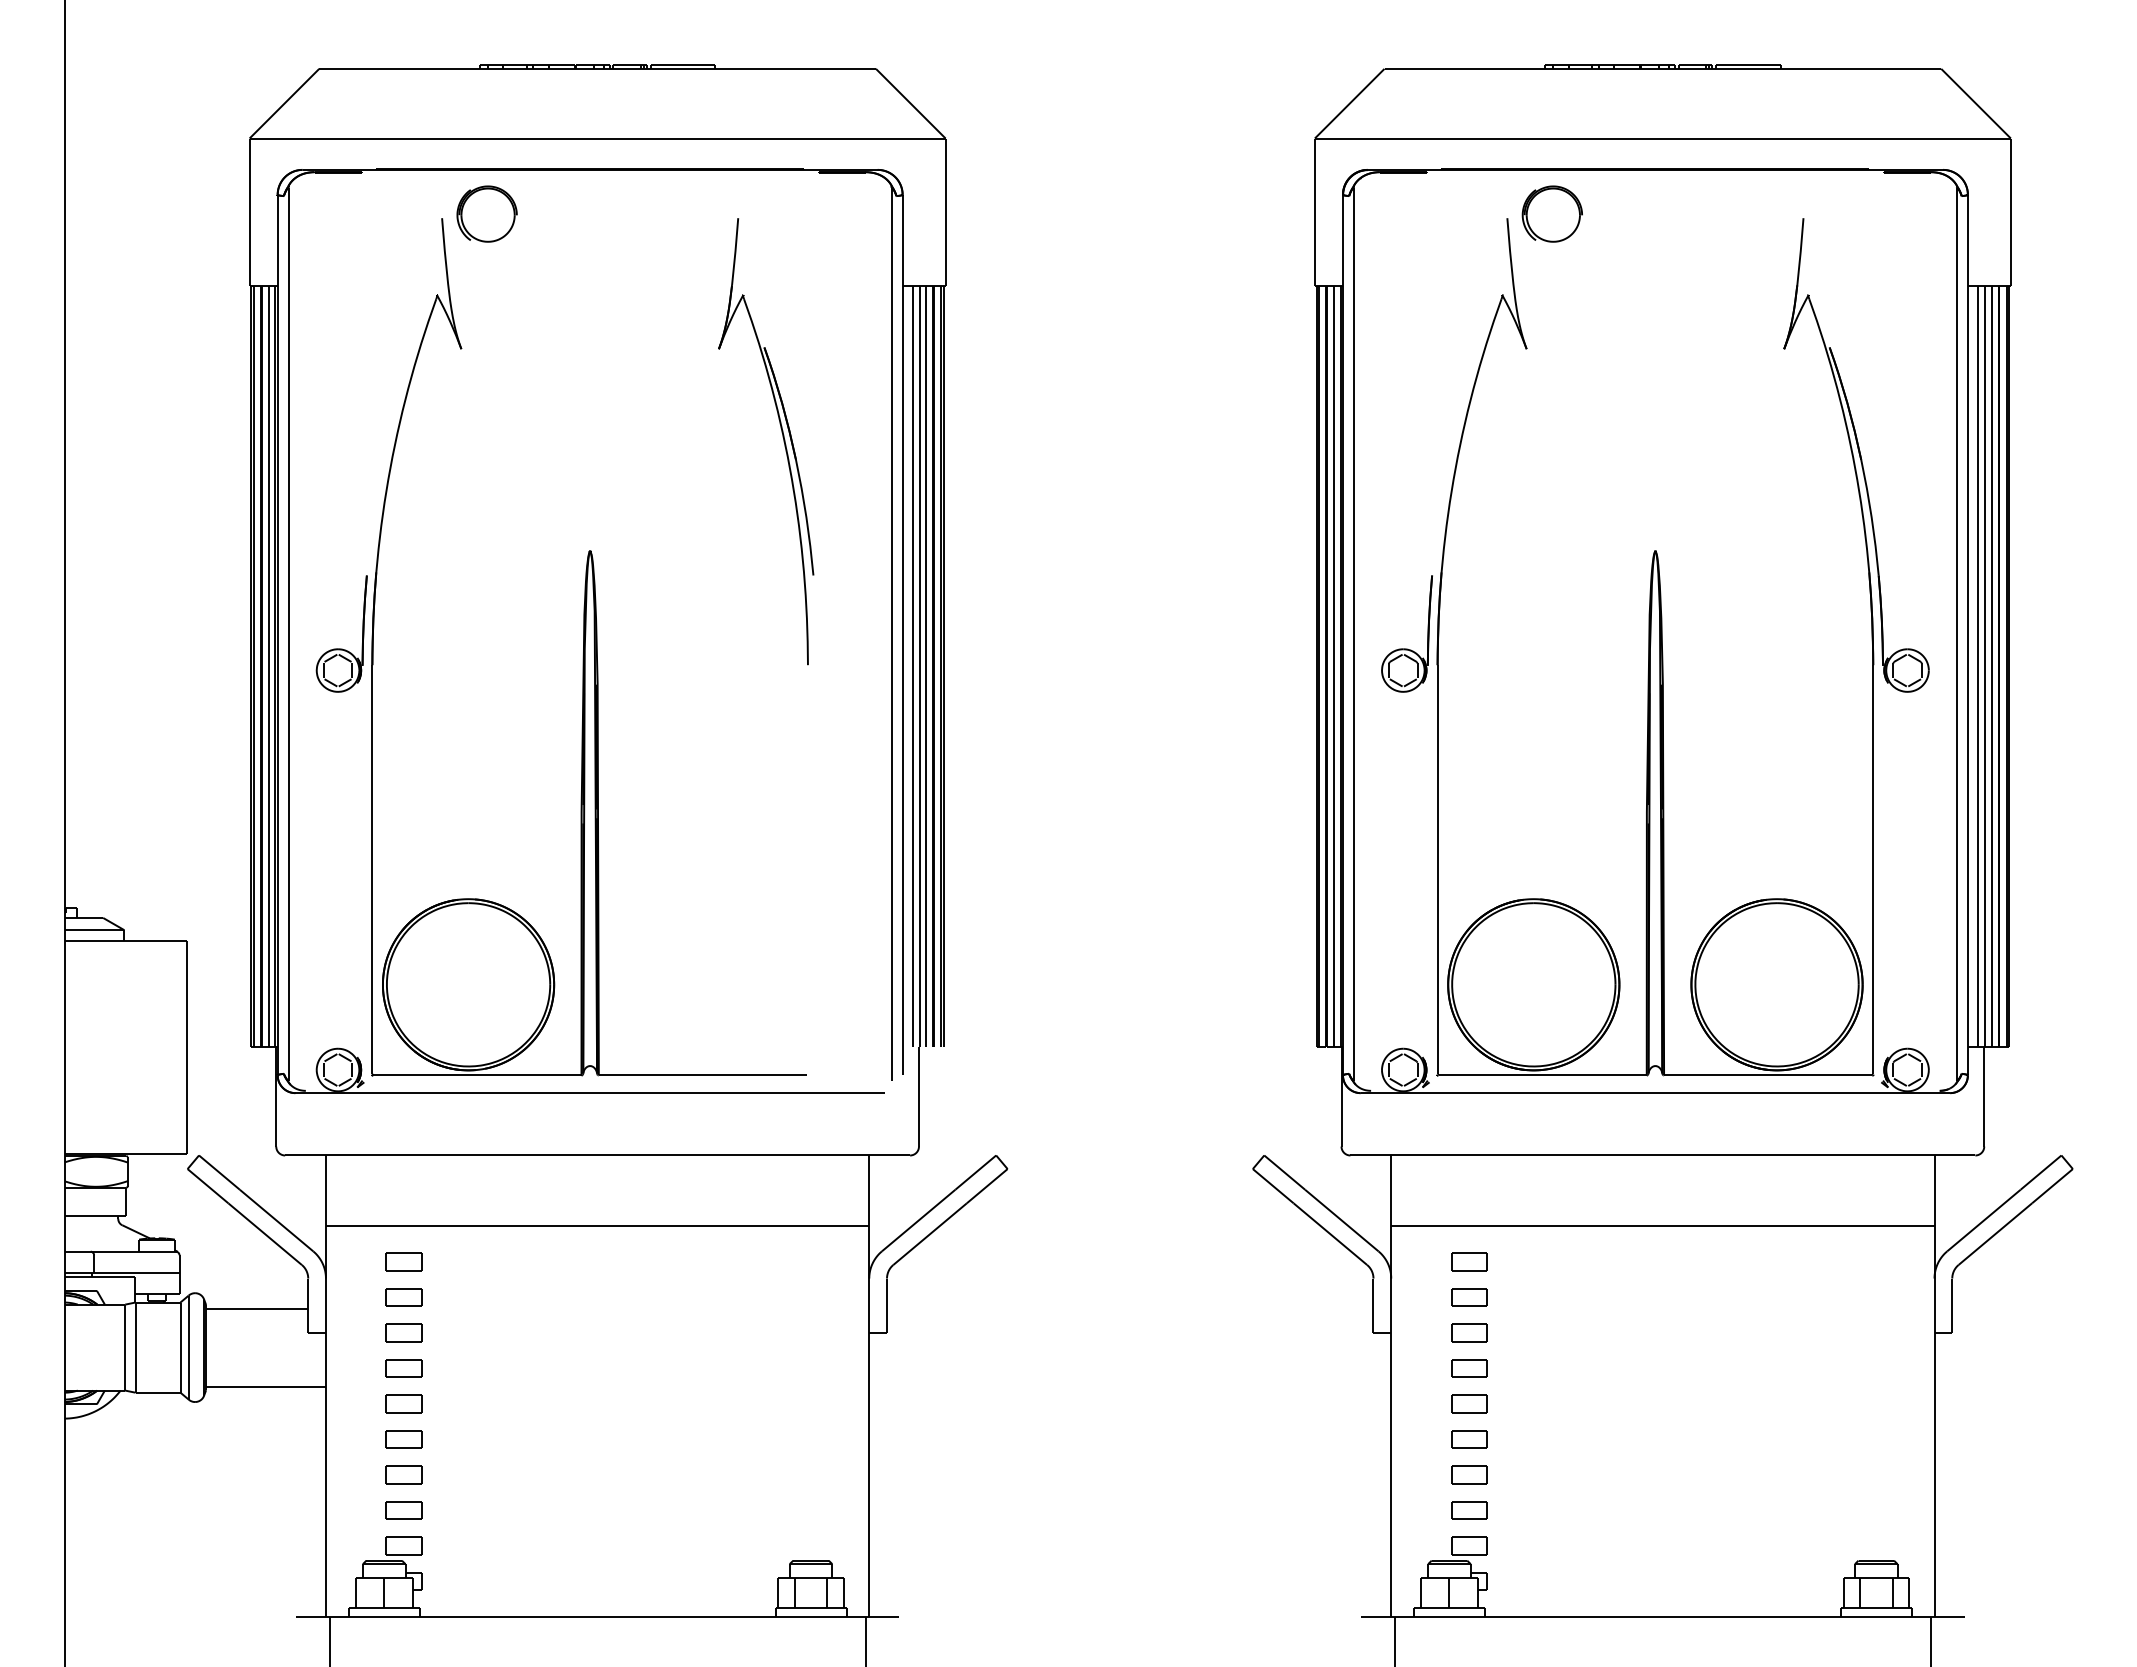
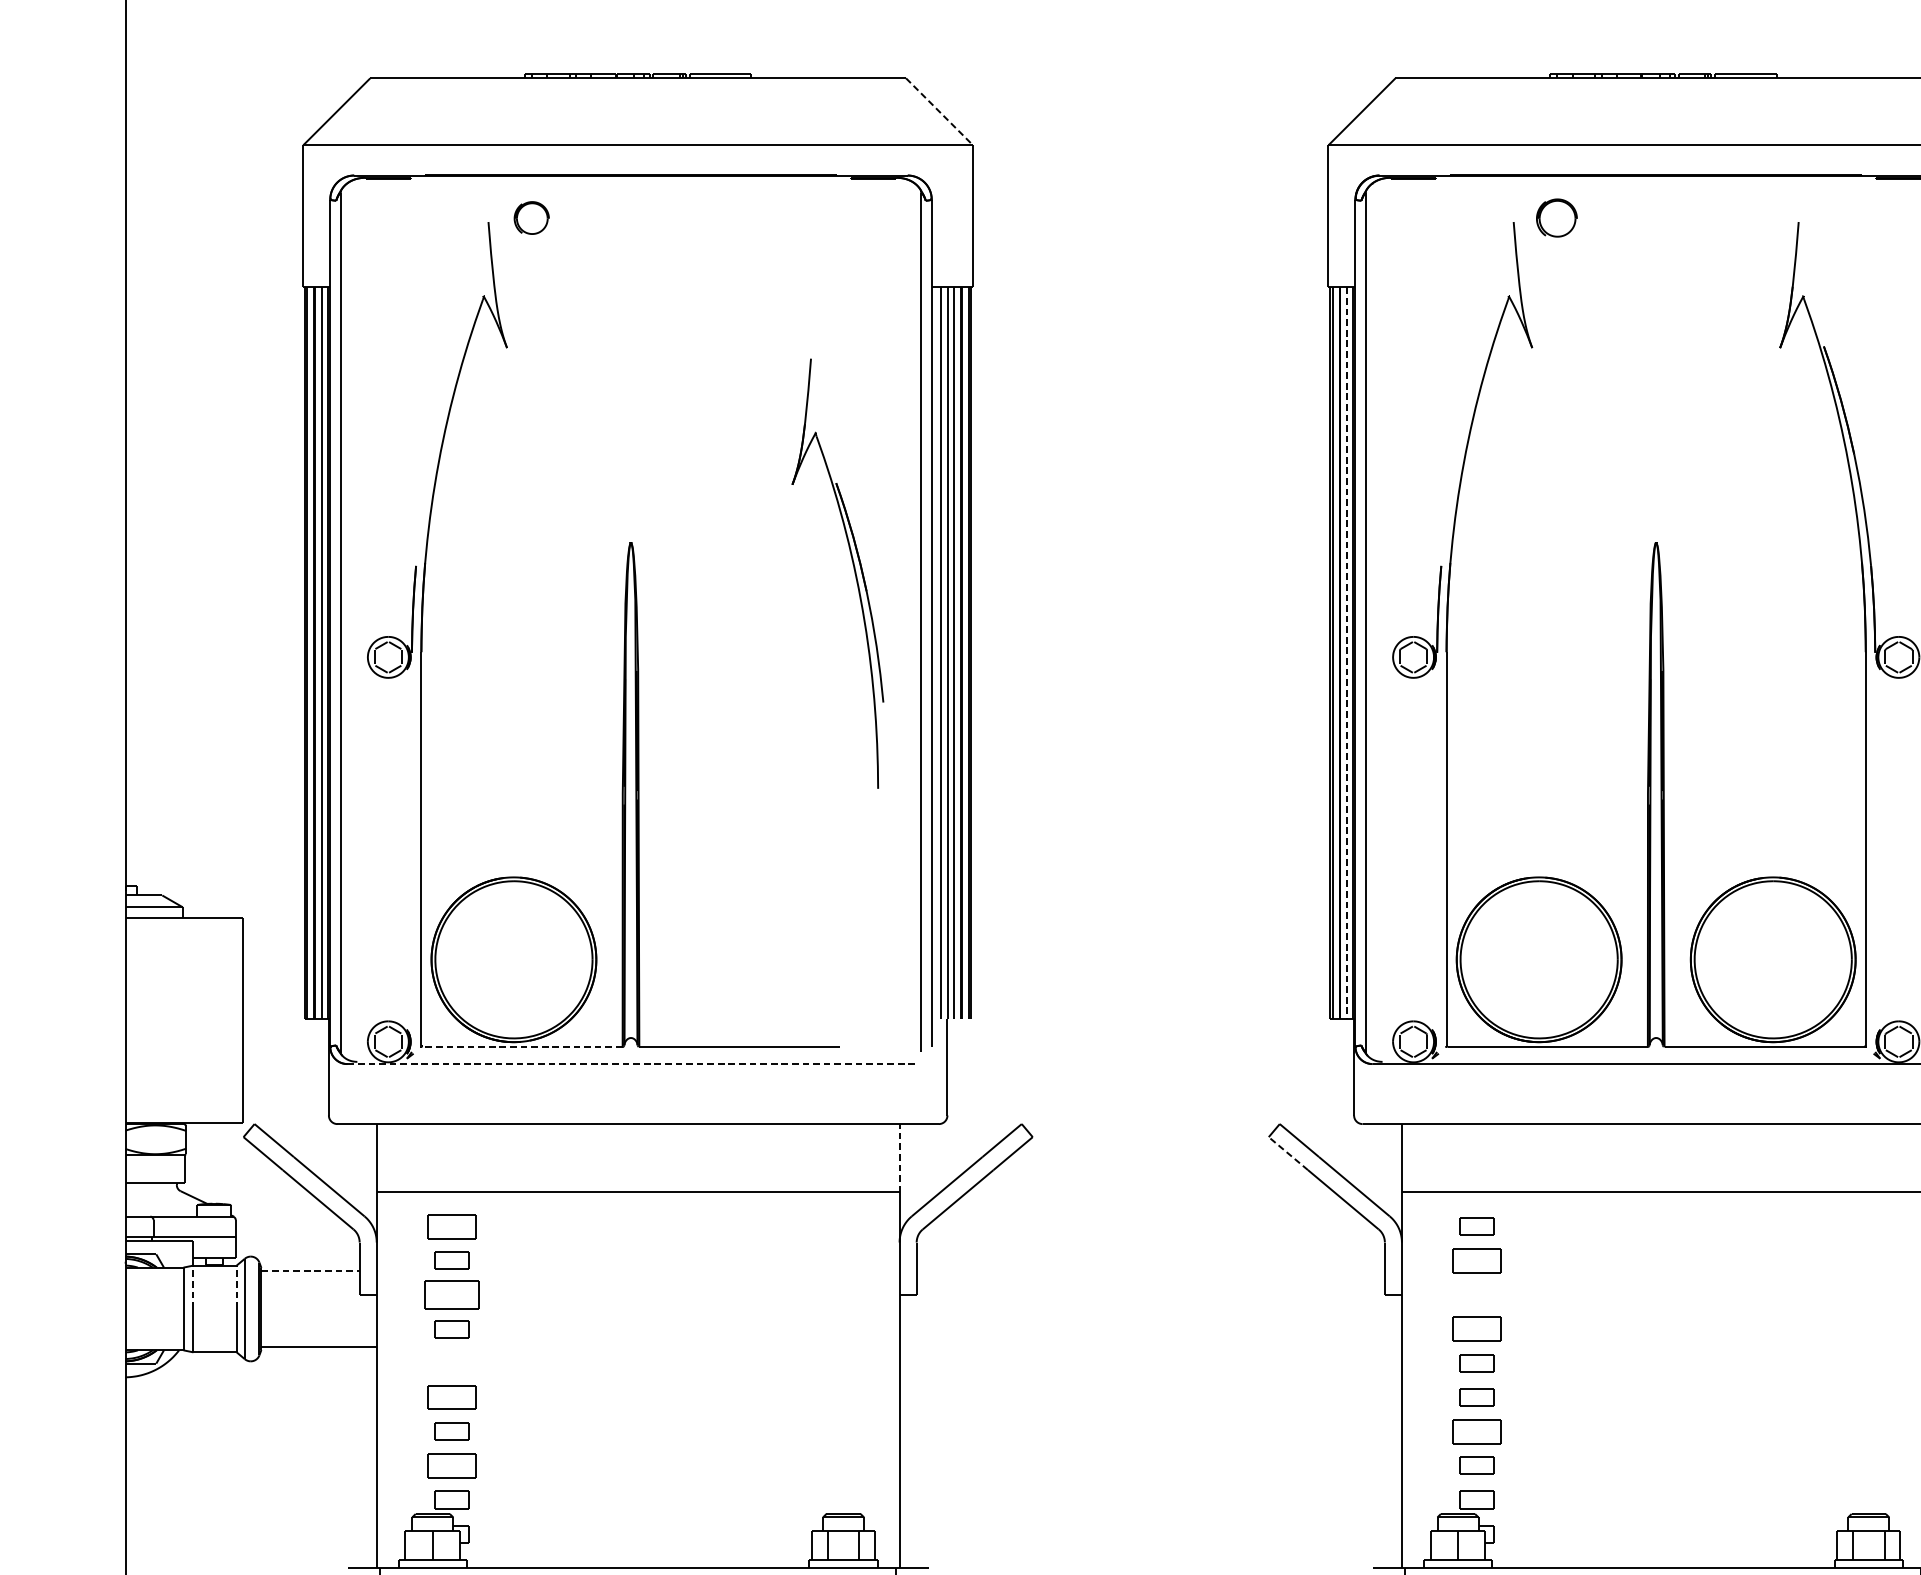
line: (911, 104) -> (940, 112), solid -> dashed
part: (486, 213) -> (531, 217), size x0.6
part: (1551, 213) -> (1556, 217), size x0.7
part: (782, 437) -> (853, 569), moved
line: (1334, 667) -> (1347, 654), solid -> dashed
line: (476, 1075) -> (521, 1047), solid -> dashed
line: (590, 1093) -> (631, 1064), solid -> dashed
line: (1273, 1186) -> (1288, 1153), solid -> dashed
line: (869, 1190) -> (899, 1157), solid -> dashed
part: (403, 1261) -> (451, 1226), size x1.4
part: (1469, 1297) -> (1477, 1260), size x1.4
line: (257, 1308) -> (310, 1271), solid -> dashed
line: (135, 1325) -> (193, 1287), solid -> dashed
line: (180, 1325) -> (236, 1287), solid -> dashed
part: (403, 1332) -> (451, 1294), size x1.6
part: (1469, 1332) -> (1477, 1294), removed
part: (1469, 1368) -> (1477, 1329), size x1.4
part: (403, 1403) -> (451, 1362), removed
part: (403, 1439) -> (451, 1397), size x1.4
part: (1469, 1474) -> (1477, 1431), size x1.4
part: (403, 1510) -> (451, 1465), size x1.4

